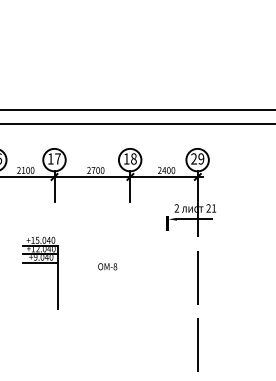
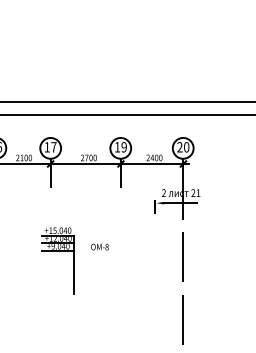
text: (133, 159) -> (123, 147), 18 -> 19
text: (201, 159) -> (186, 147), 29 -> 20
part: (40, 262) -> (57, 251), moved

